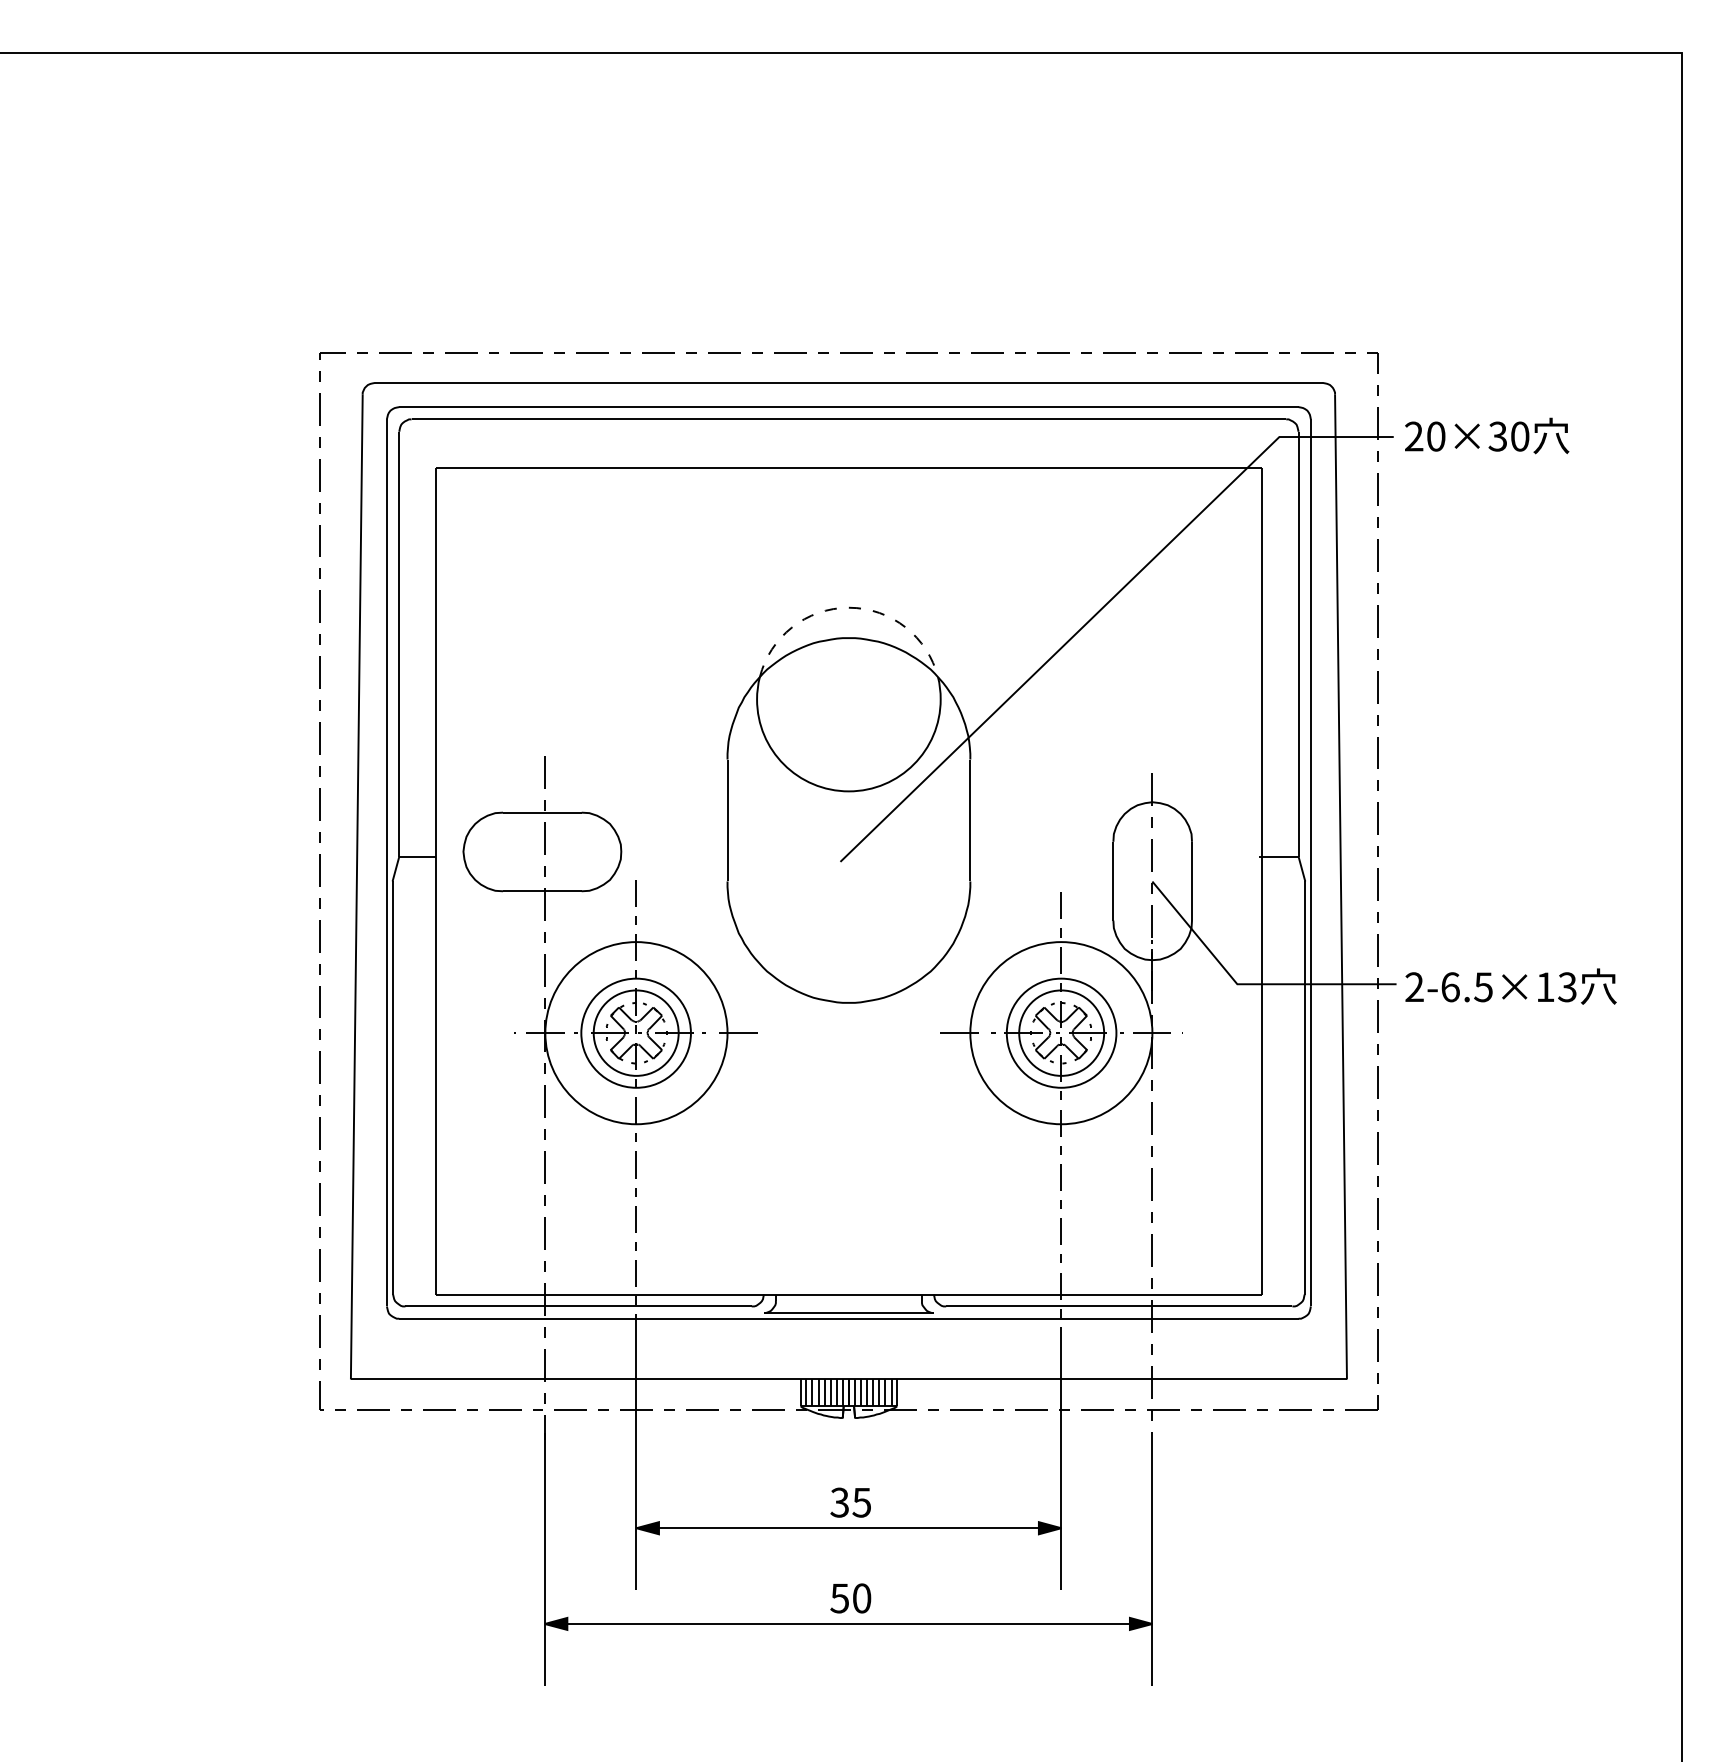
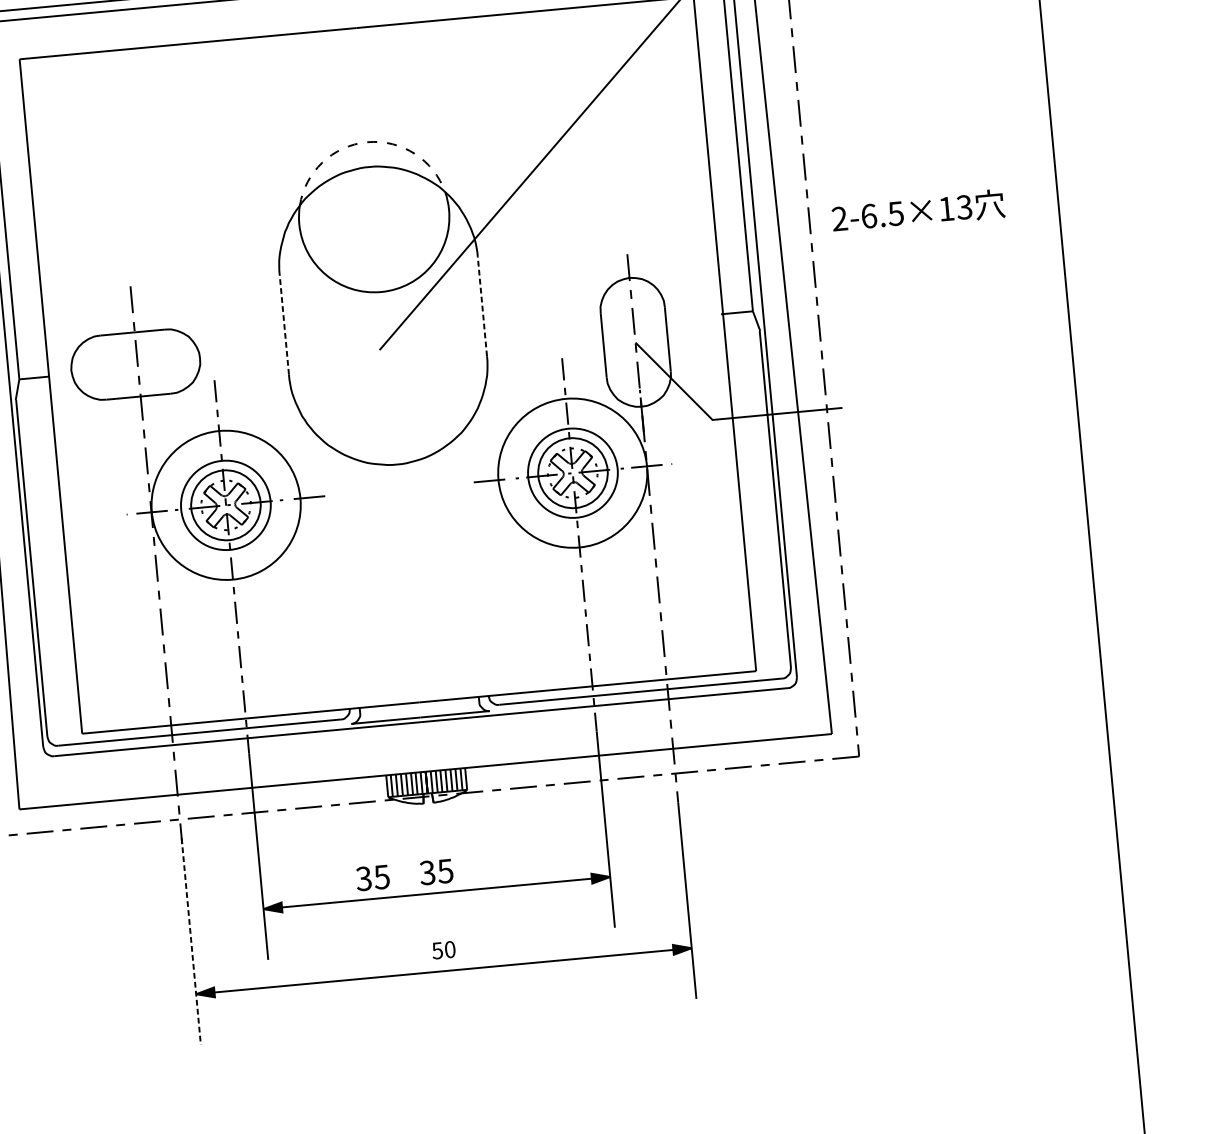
line: (727, 820) -> (284, 324), solid -> dashed
line: (970, 820) -> (482, 306), solid -> dashed
part: (1510, 986) -> (917, 211), moved
part: (772, 1502) -> (372, 877), added
line: (544, 1559) -> (190, 941), solid -> dashed
part: (850, 1598) -> (443, 950), size x0.7

